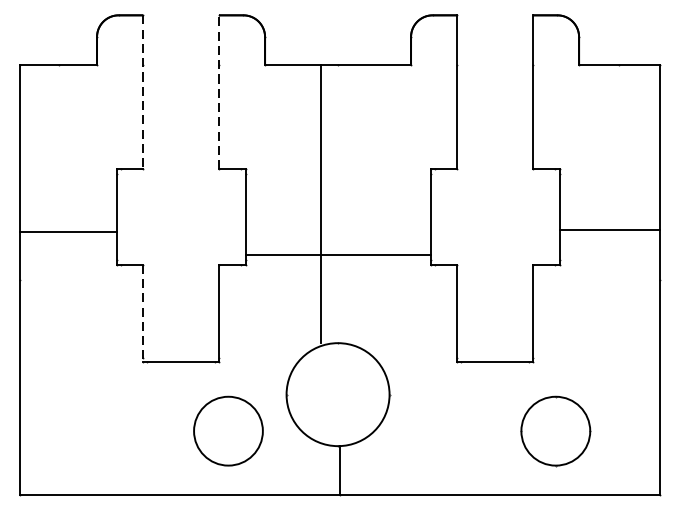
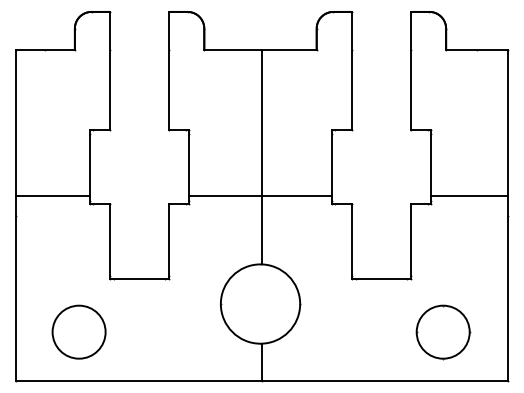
line: (218, 91) -> (168, 70), dashed -> solid
line: (143, 92) -> (110, 71), dashed -> solid
line: (321, 204) -> (262, 157), moved
line: (609, 230) -> (469, 196), moved
line: (67, 231) -> (52, 196), moved
line: (143, 313) -> (110, 241), dashed -> solid
circle: (227, 430) -> (78, 331), moved
part: (556, 431) -> (443, 332), moved

